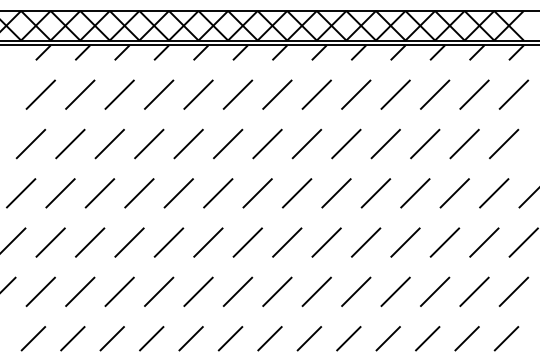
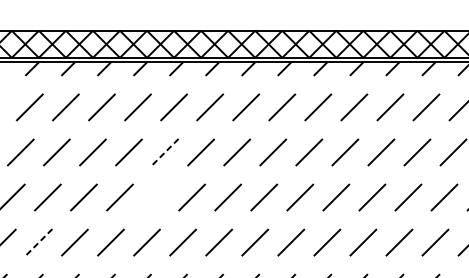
line: (188, 144) -> (164, 152), solid -> dashed
line: (178, 193) -> (155, 197), removed
line: (50, 242) -> (38, 242), solid -> dashed

